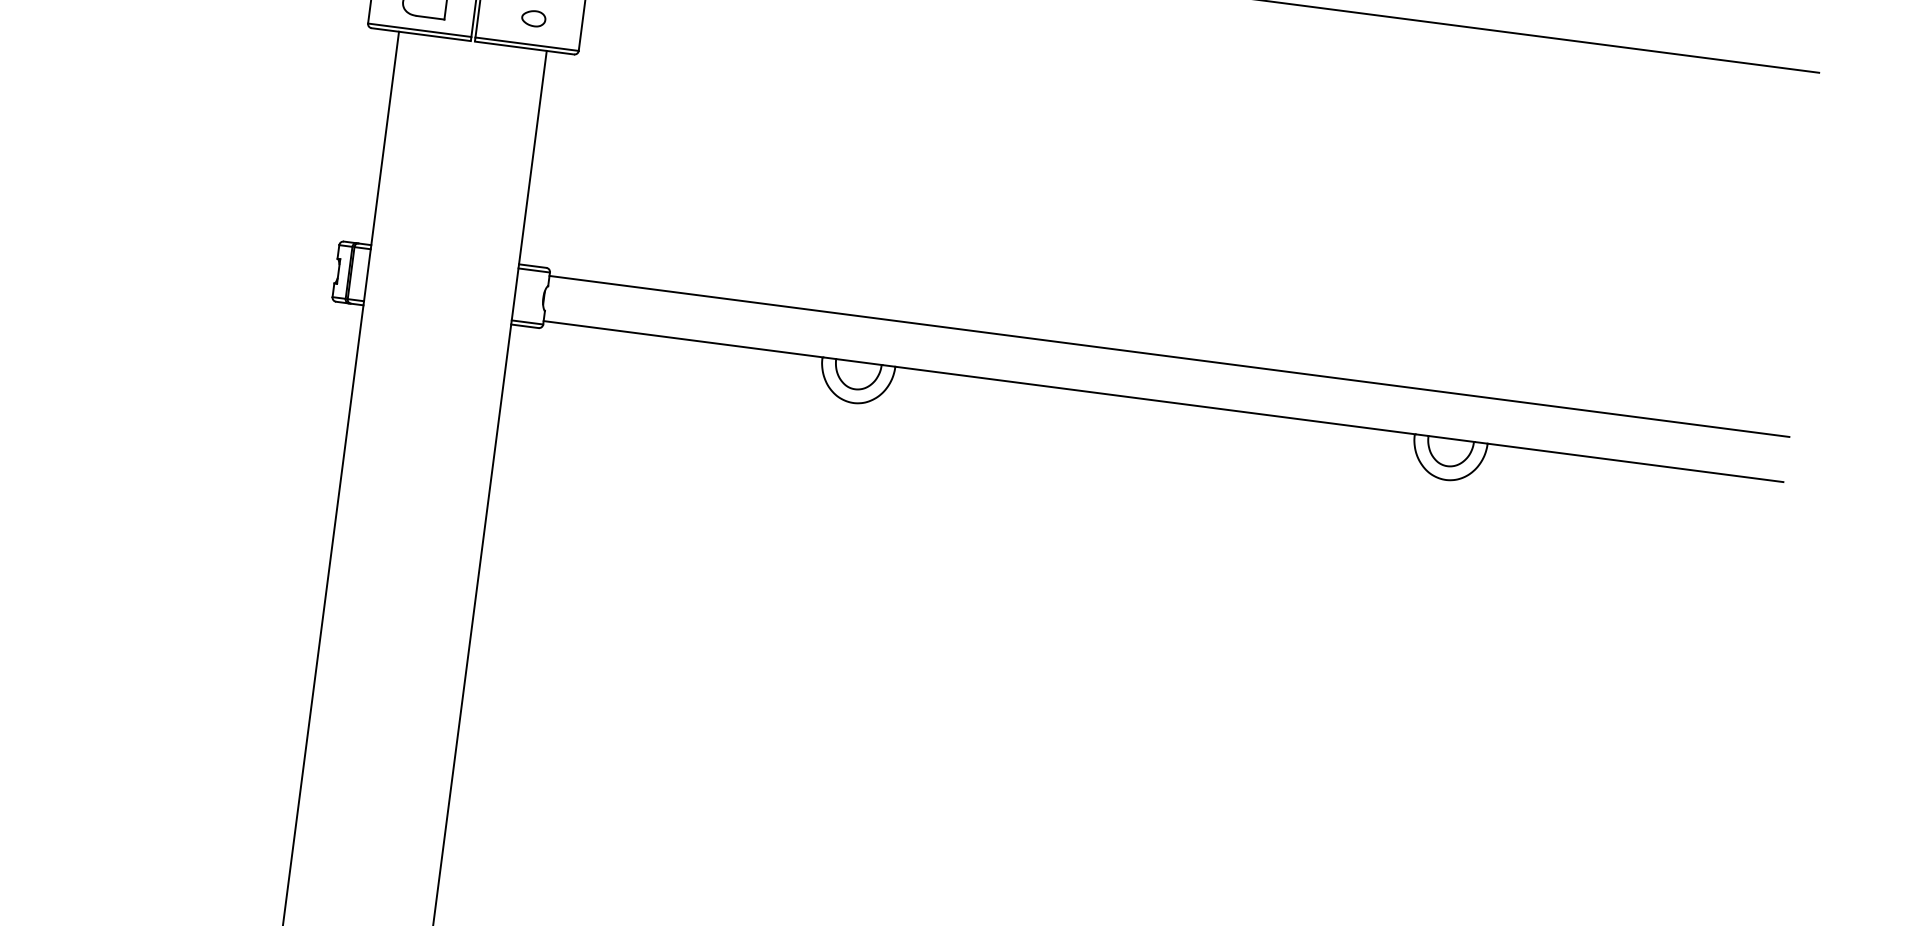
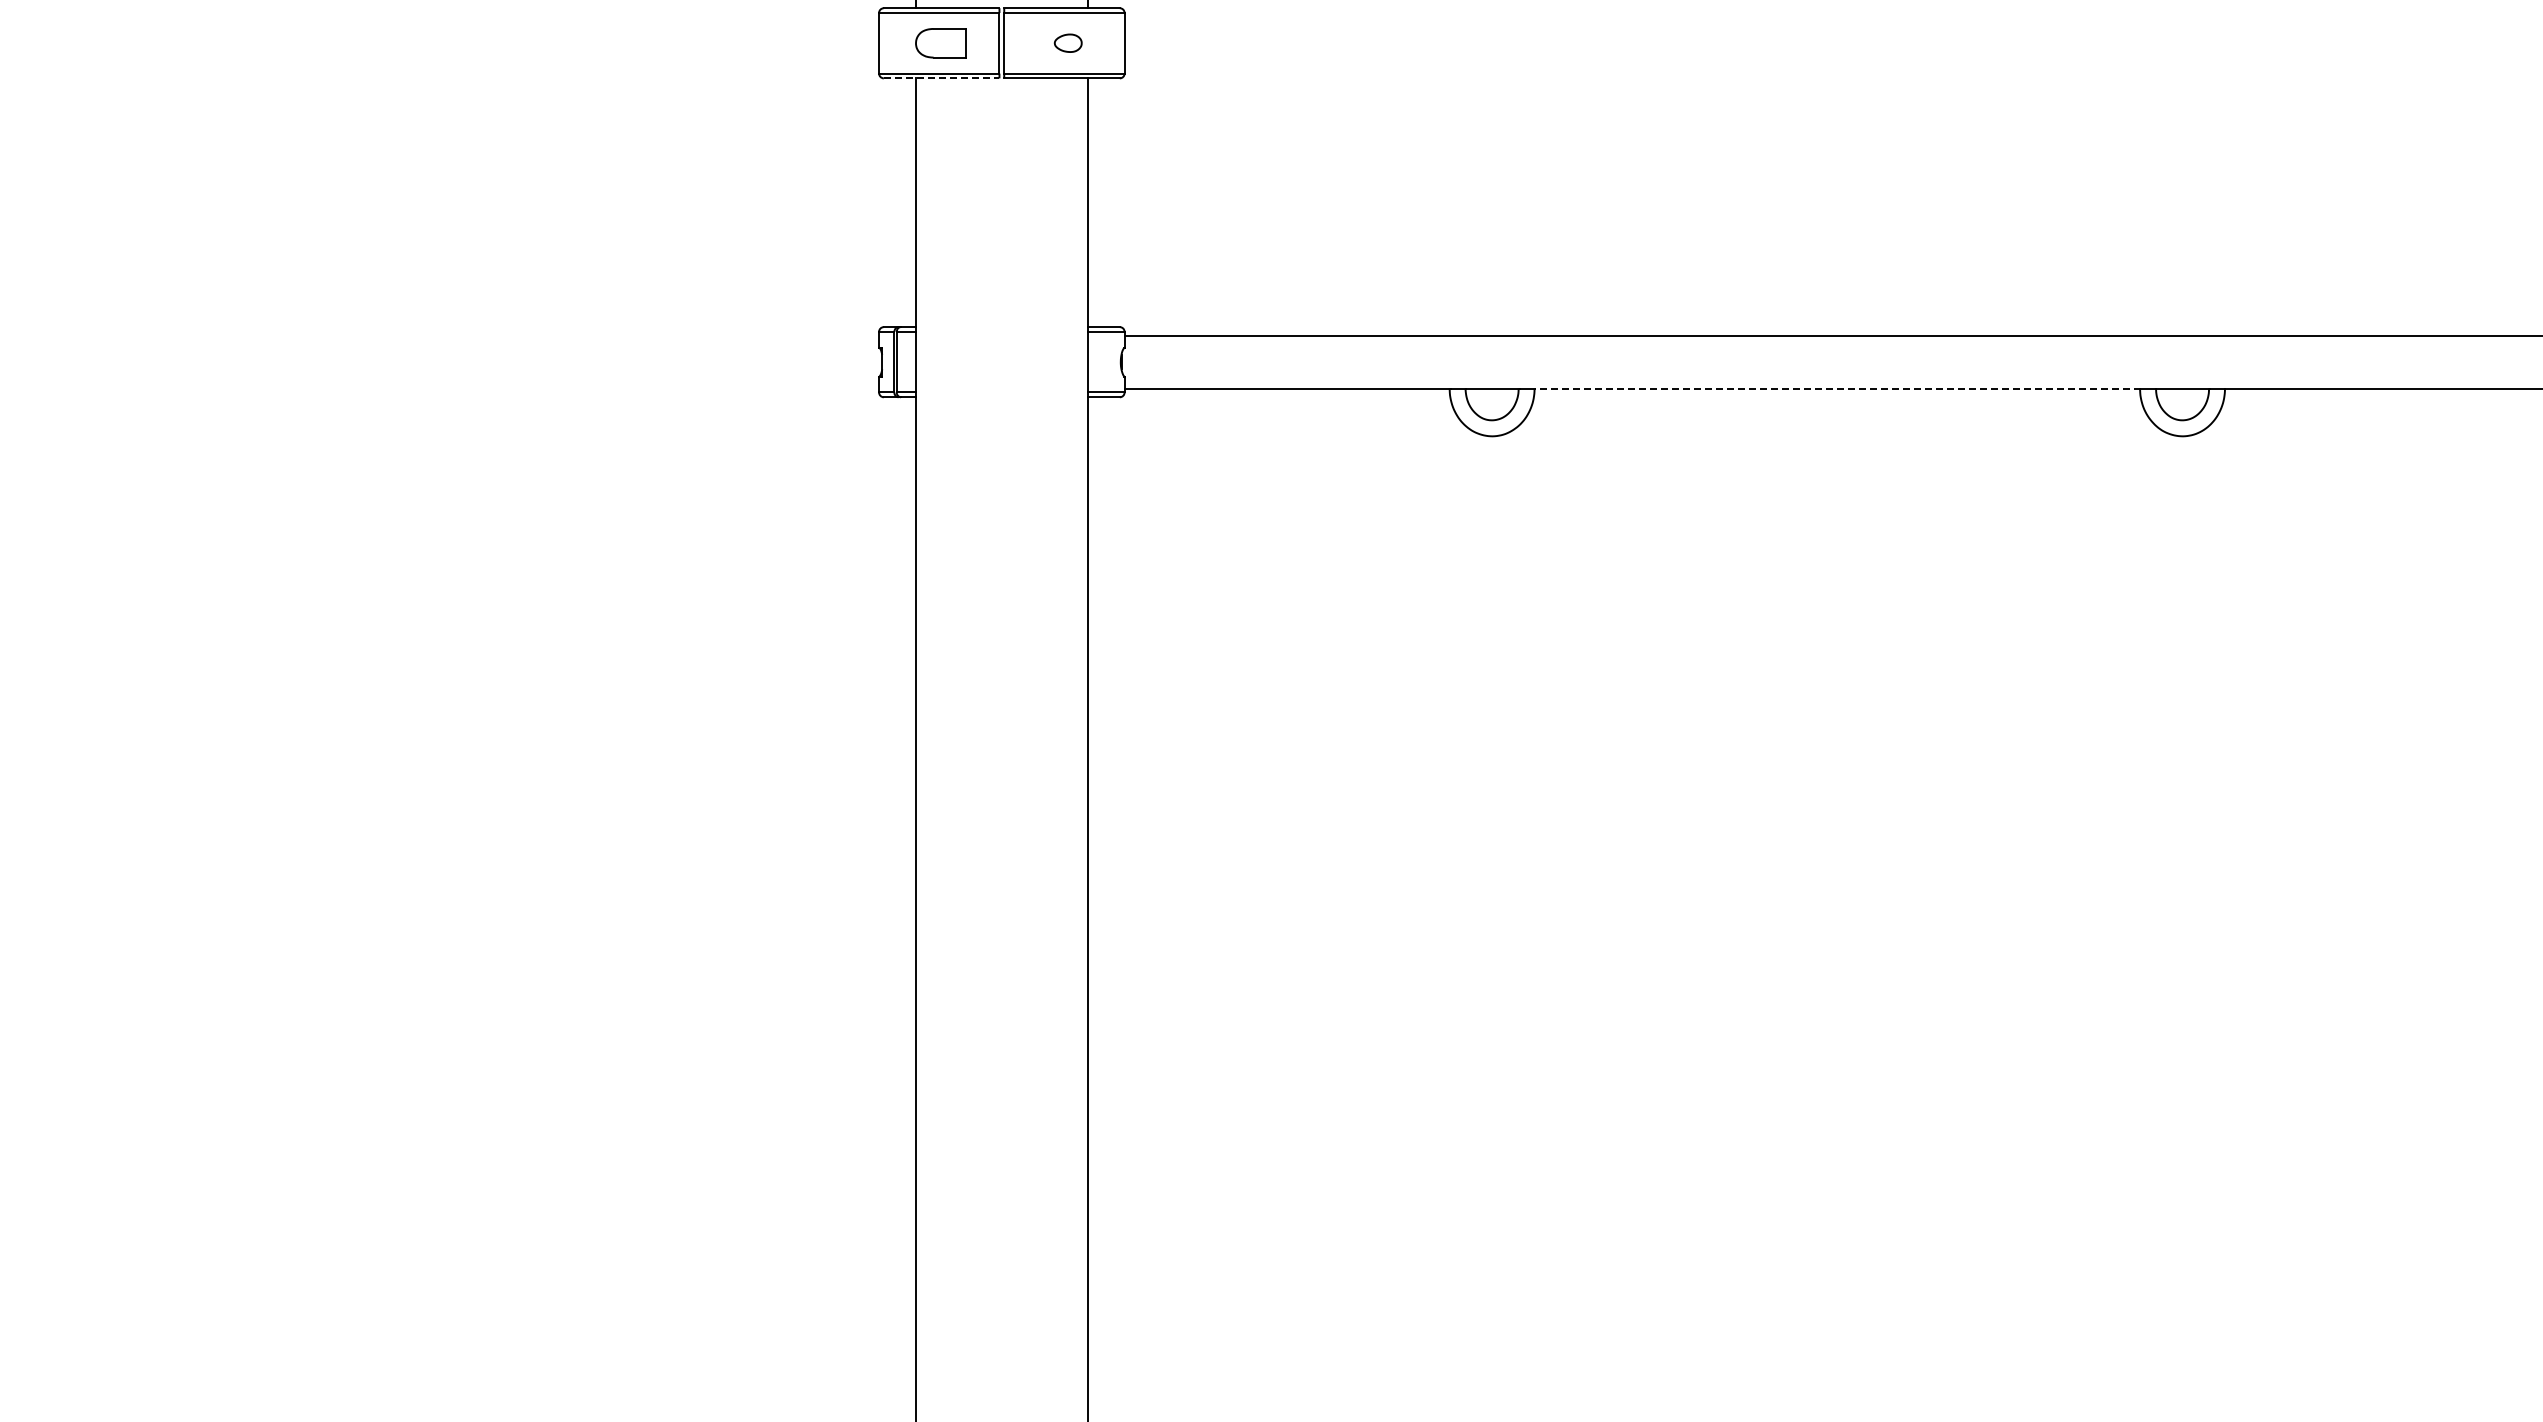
line: (421, 34) -> (941, 78), solid -> dashed
line: (1155, 400) -> (1837, 388), solid -> dashed

